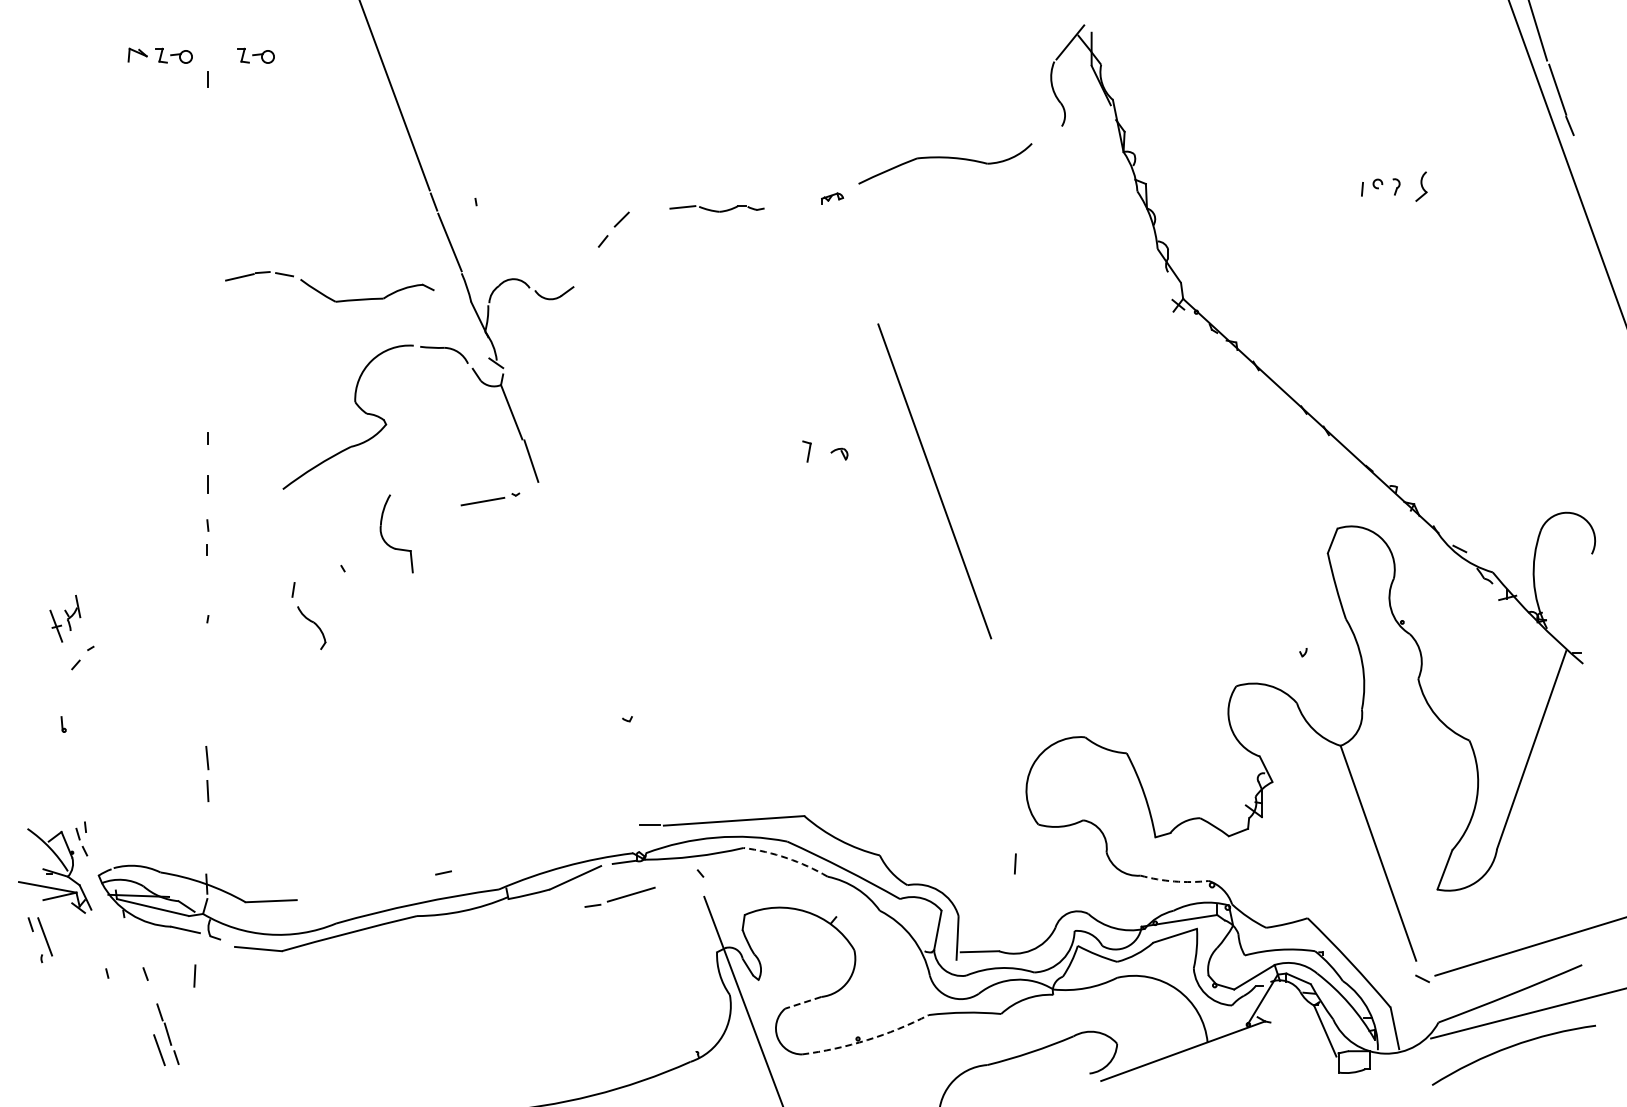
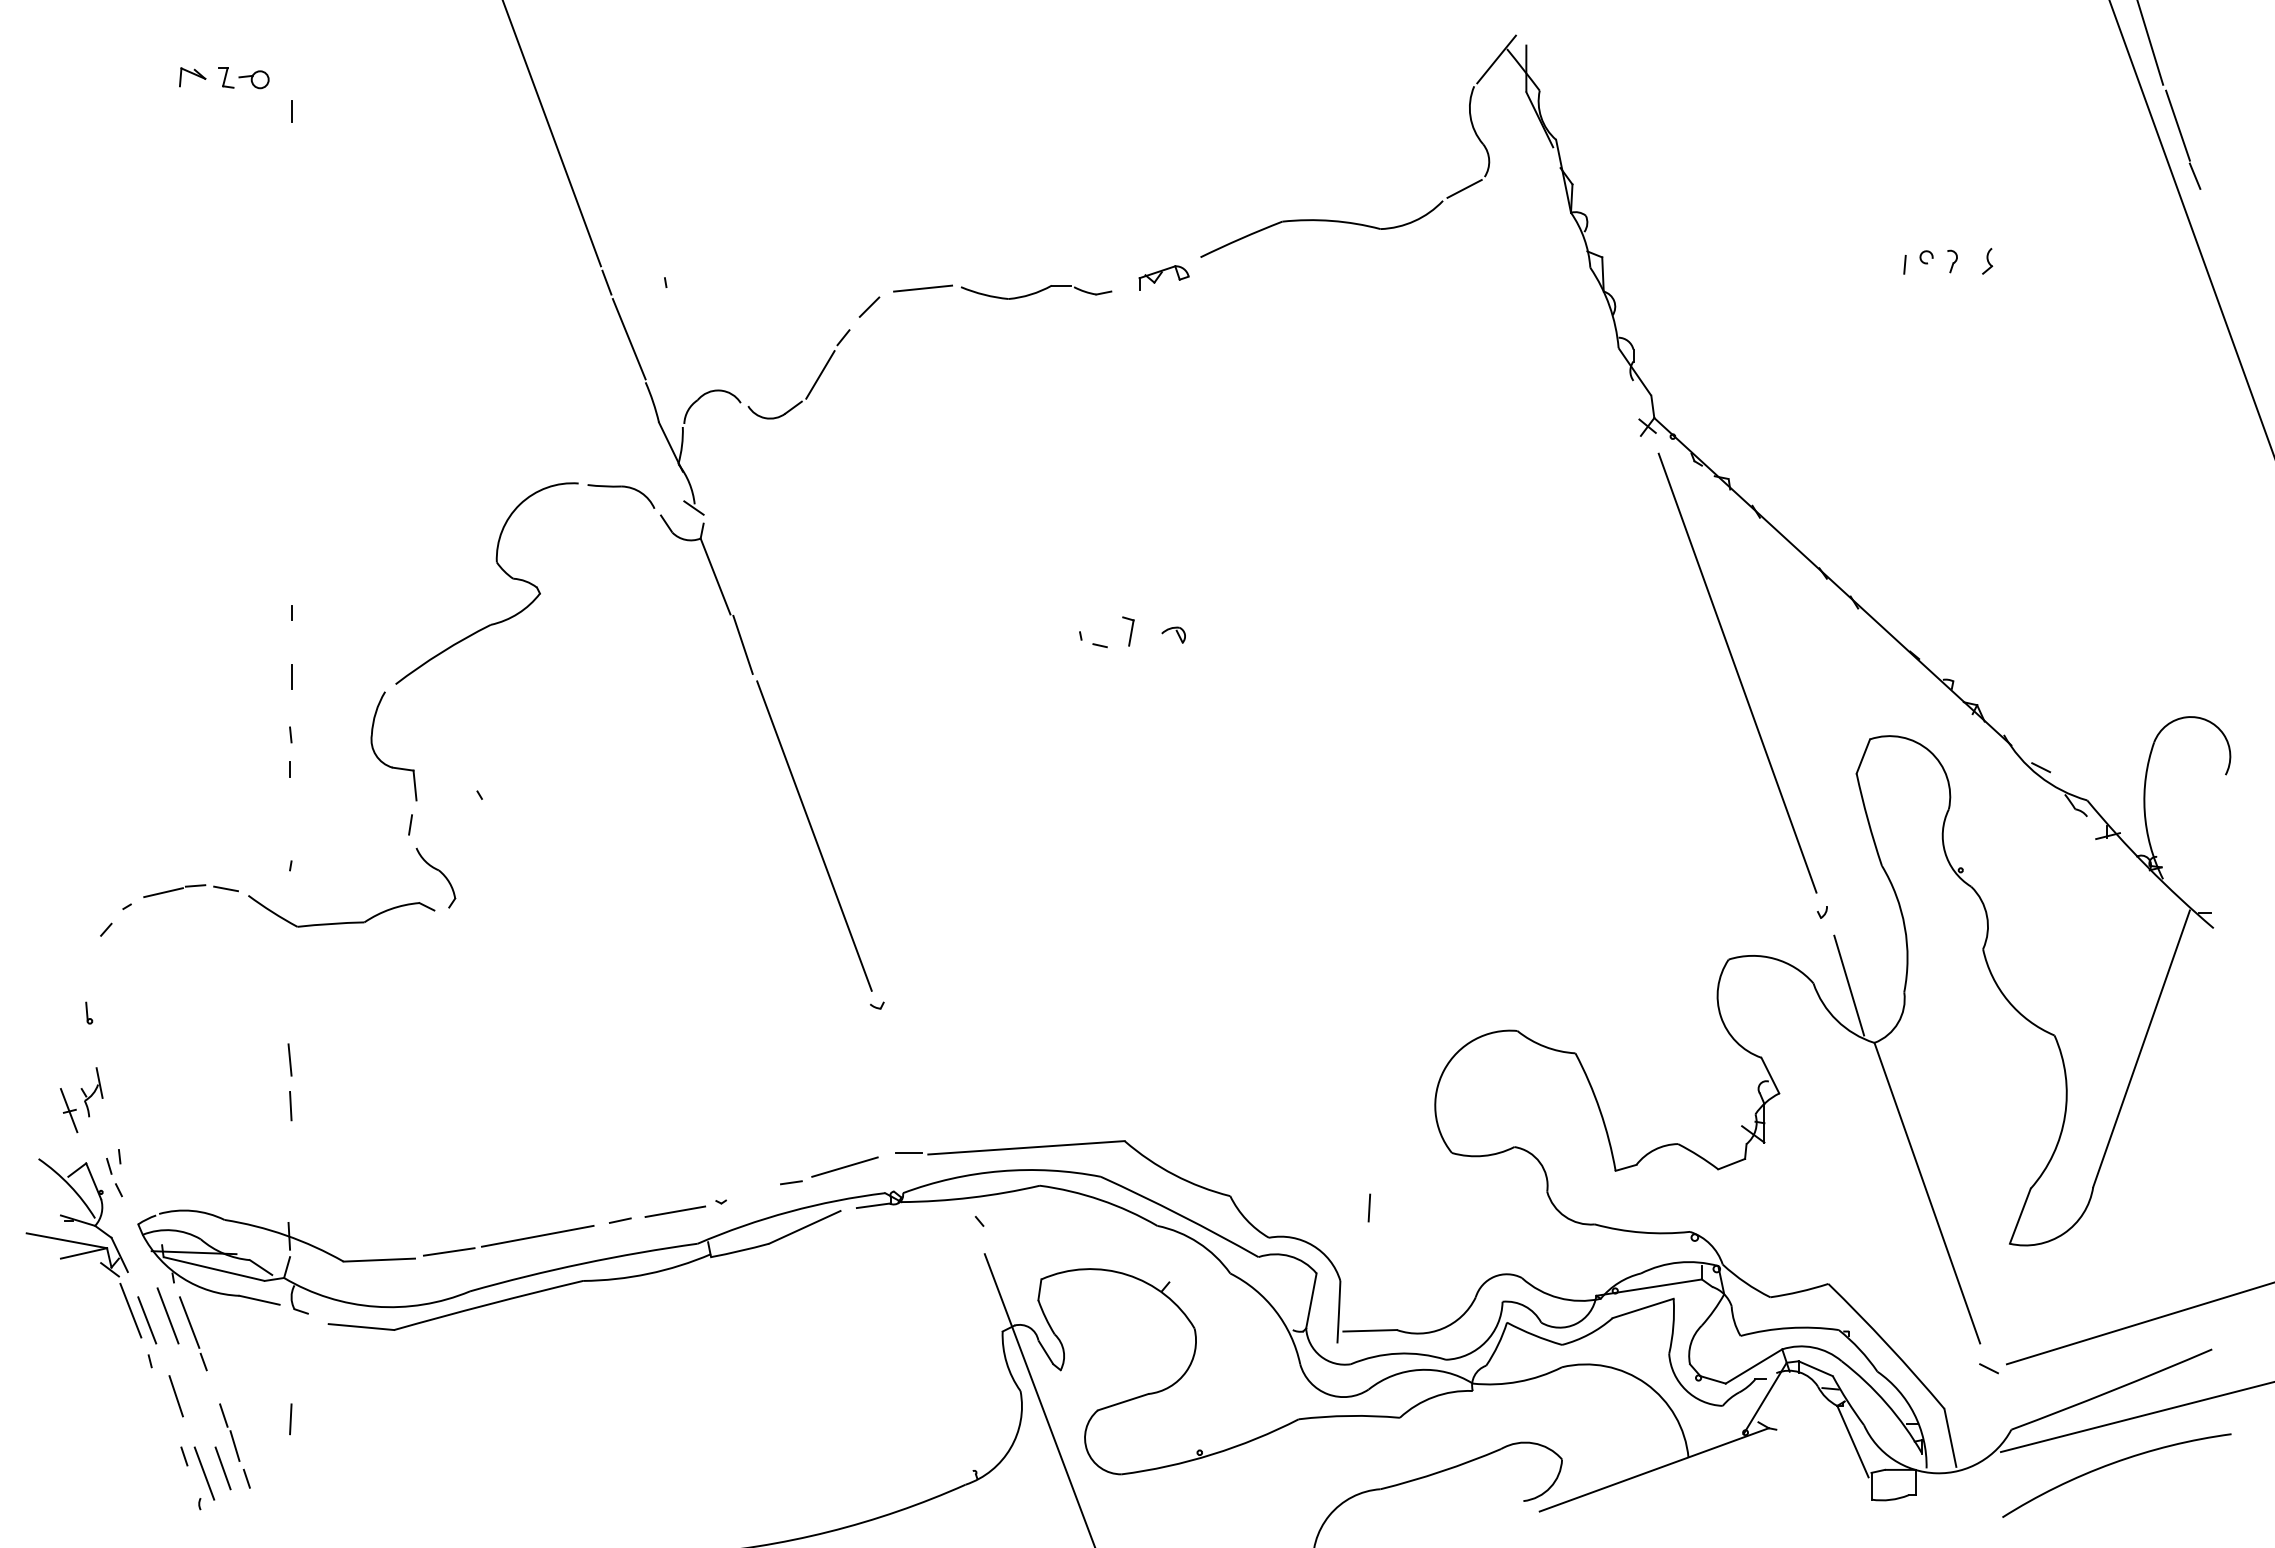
part: (255, 55) -> (357, 77), removed
line: (1047, 134) -> (1464, 188), added
part: (1421, 186) -> (1987, 260), size x0.62
part: (832, 198) -> (1164, 277), size x1.67
part: (716, 208) -> (1001, 291), size x1.67
line: (586, 268) -> (820, 375), added
part: (323, 293) -> (280, 915), moved
part: (781, 457) -> (1092, 639), added
line: (934, 481) -> (1737, 673), moved
part: (490, 499) -> (685, 1208), moved
part: (386, 541) -> (379, 757), moved
line: (582, 597) -> (814, 835), added
part: (65, 618) -> (81, 1099), moved
line: (1322, 704) -> (1849, 985), added
arc: (787, 858) -> (1101, 1200), dashed -> solid
line: (1015, 863) -> (1369, 1207), moved
arc: (1174, 881) -> (1642, 1232), dashed -> solid
line: (384, 883) -> (537, 1235), added
line: (321, 895) -> (449, 1252), added
part: (619, 896) -> (828, 1169), moved
line: (93, 937) -> (130, 1310), added
part: (39, 940) -> (196, 1478), moved
line: (119, 940) -> (167, 1315), added
line: (104, 943) -> (146, 1319), added
line: (135, 945) -> (189, 1322), added
line: (194, 975) -> (290, 1418), moved
line: (125, 998) -> (175, 1396), added
line: (802, 1002) -> (1122, 1401), dashed -> solid
arc: (867, 1040) -> (1212, 1454), dashed -> solid

